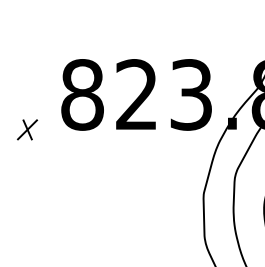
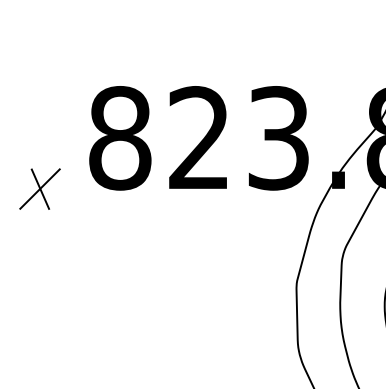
part: (27, 129) -> (40, 188), size x1.43

